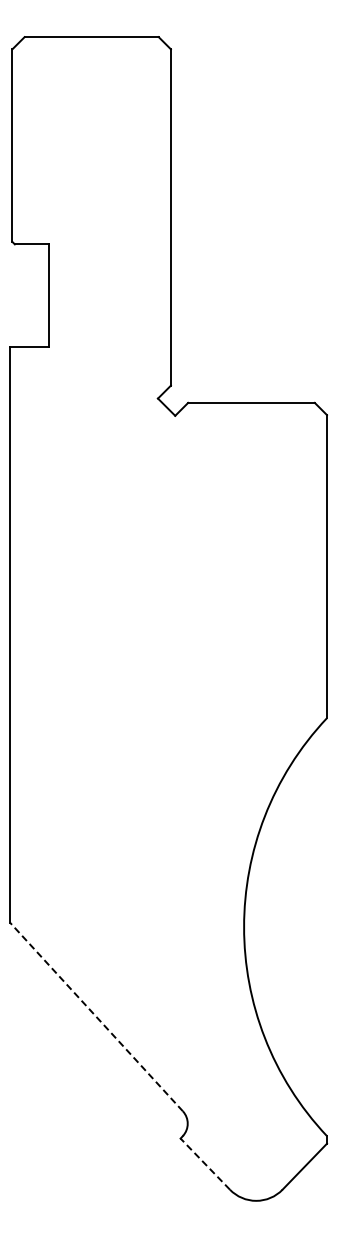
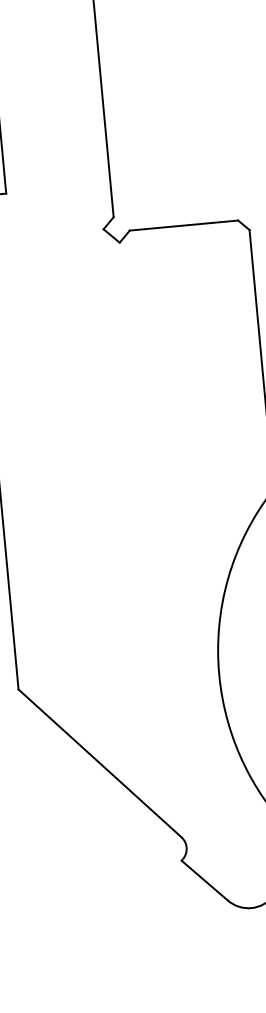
line: (96, 1016) -> (100, 763), dashed -> solid
line: (205, 1164) -> (205, 881), dashed -> solid

